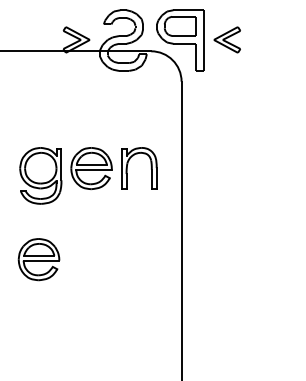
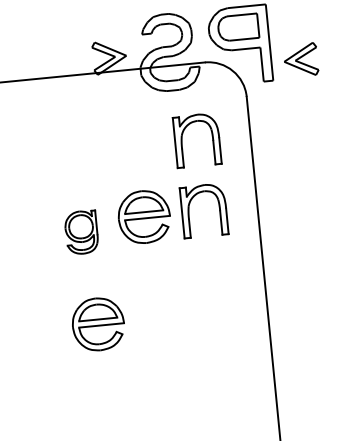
part: (226, 39) -> (300, 59), moved
part: (150, 112) -> (211, 139), added
part: (40, 175) -> (81, 232), size x0.6
part: (38, 259) -> (97, 324), moved

